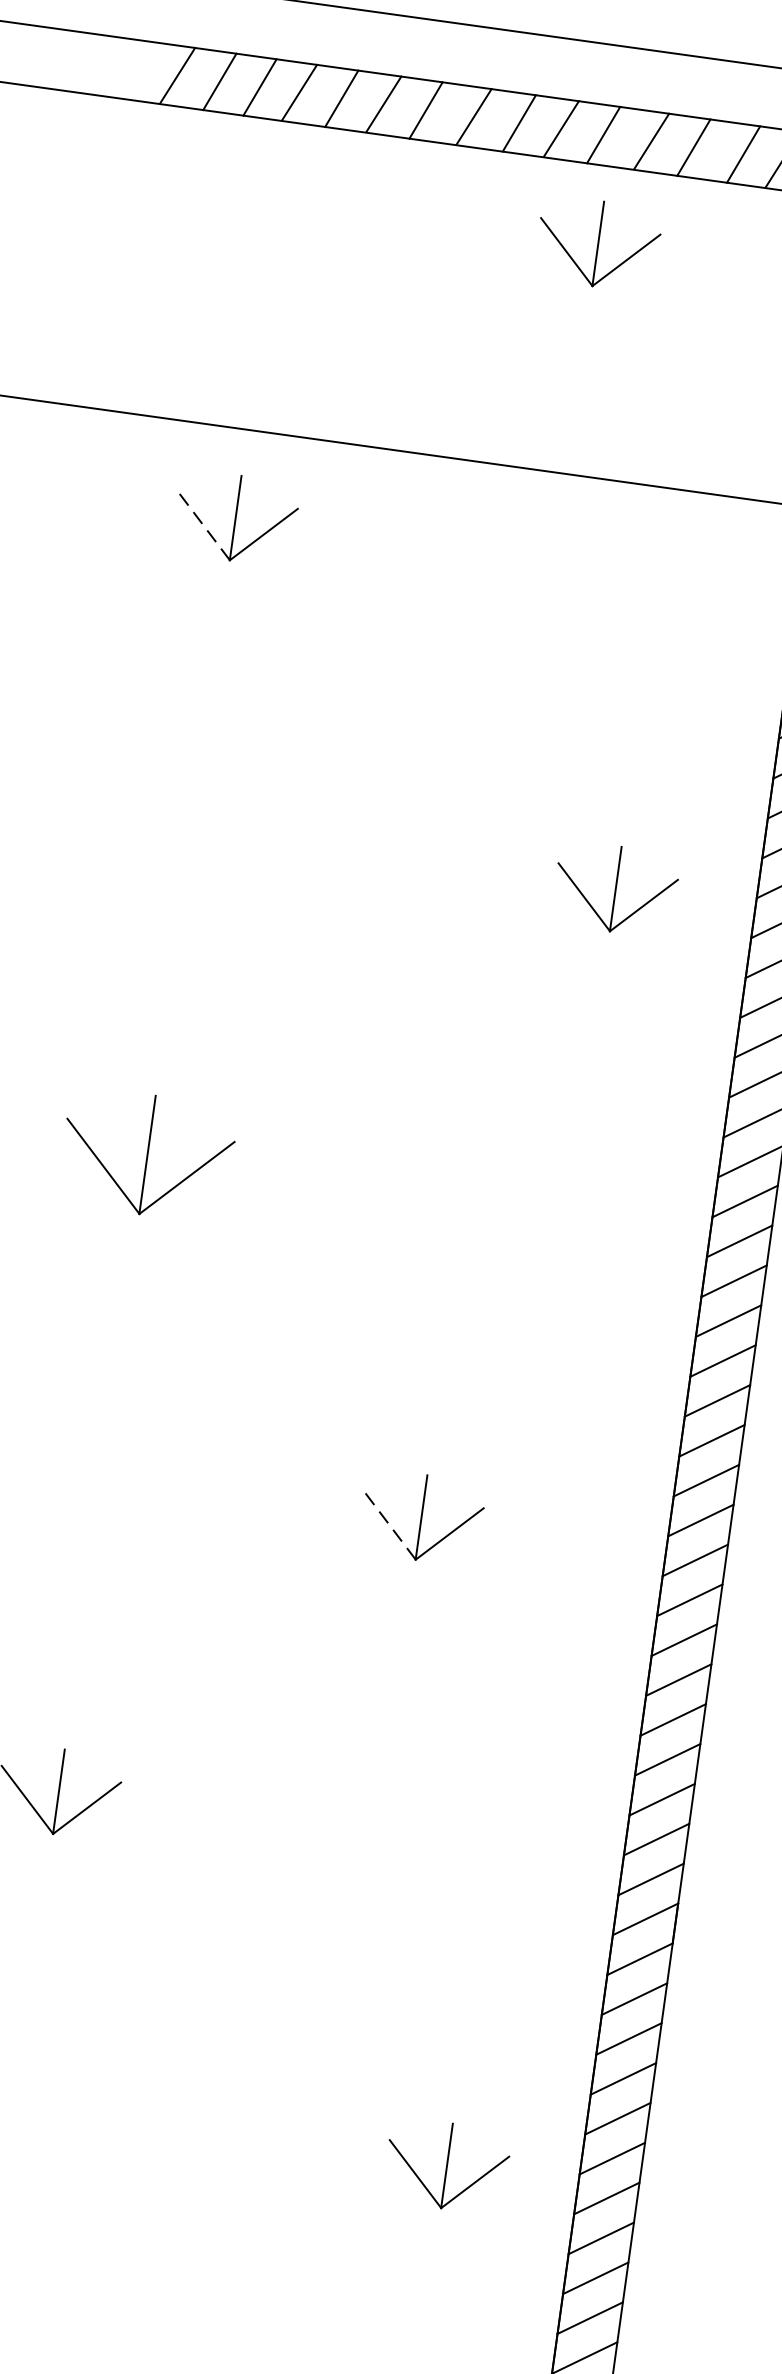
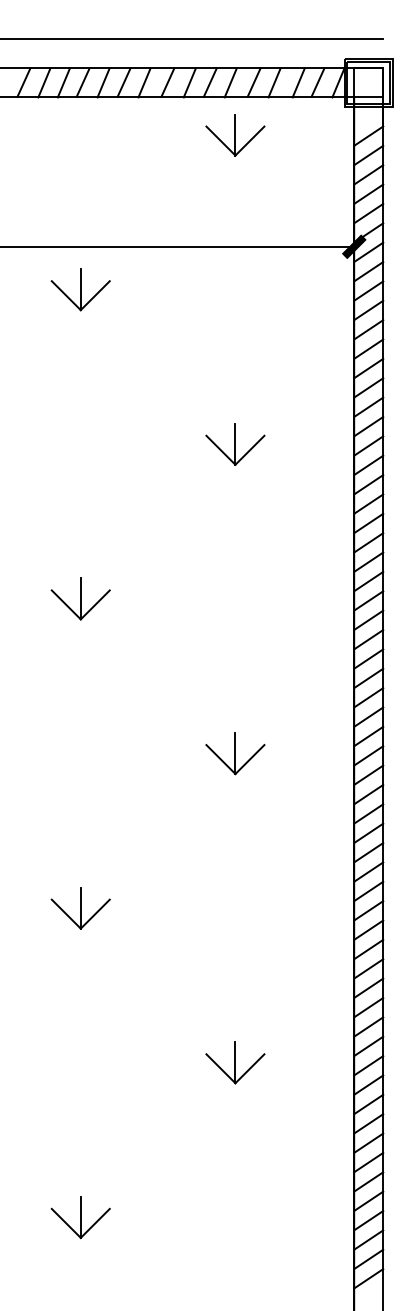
line: (204, 525) -> (66, 295), dashed -> solid
part: (615, 889) -> (235, 444), moved
part: (146, 1153) -> (80, 598), size x0.71
line: (389, 1525) -> (220, 759), dashed -> solid
part: (447, 2165) -> (235, 1062), moved

